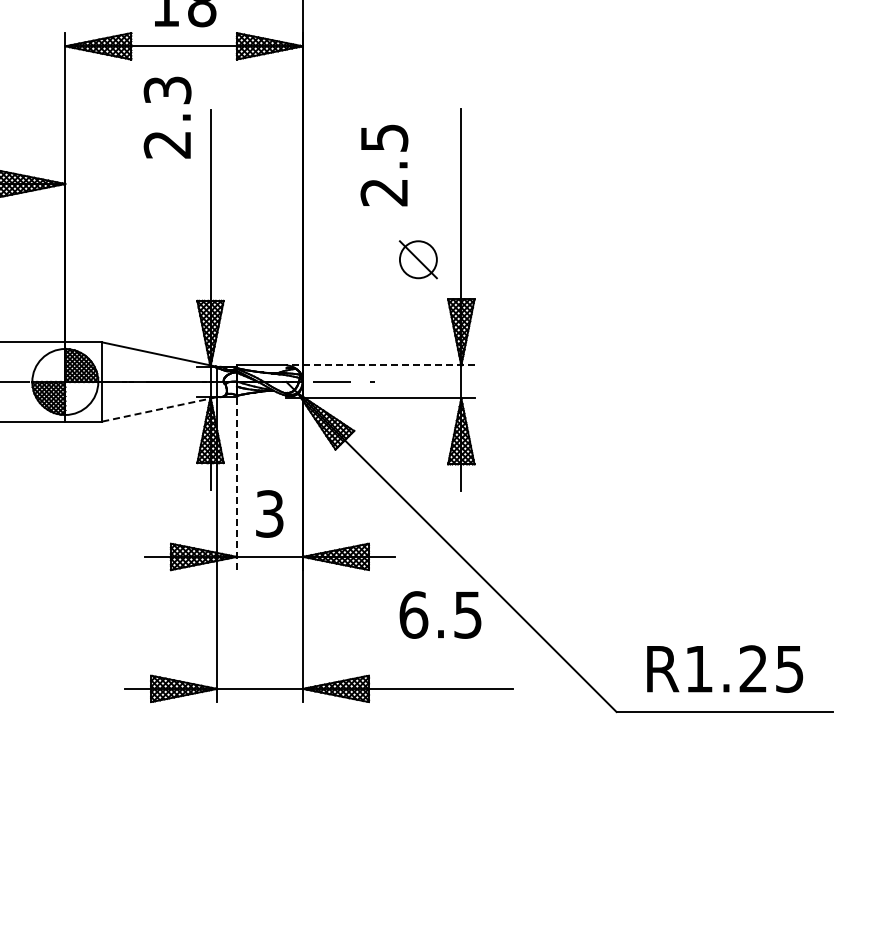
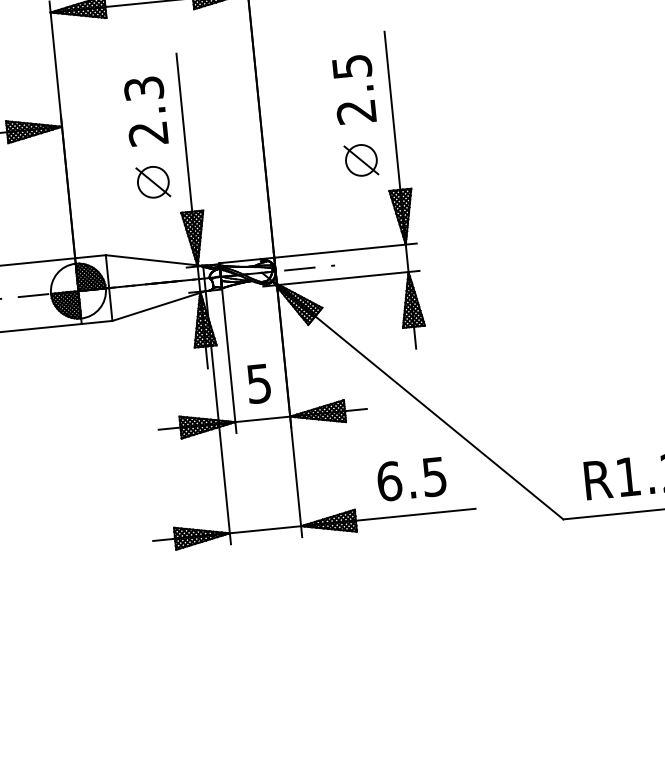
text: (167, 117) -> (146, 111), moved
text: (384, 165) -> (354, 89), moved
part: (167, 260) -> (153, 181), added
line: (379, 365) -> (337, 251), dashed -> solid
line: (159, 409) -> (158, 306), dashed -> solid
line: (236, 484) -> (229, 362), dashed -> solid
text: (269, 513) -> (258, 383), 3 -> 5
text: (440, 614) -> (411, 478), moved

